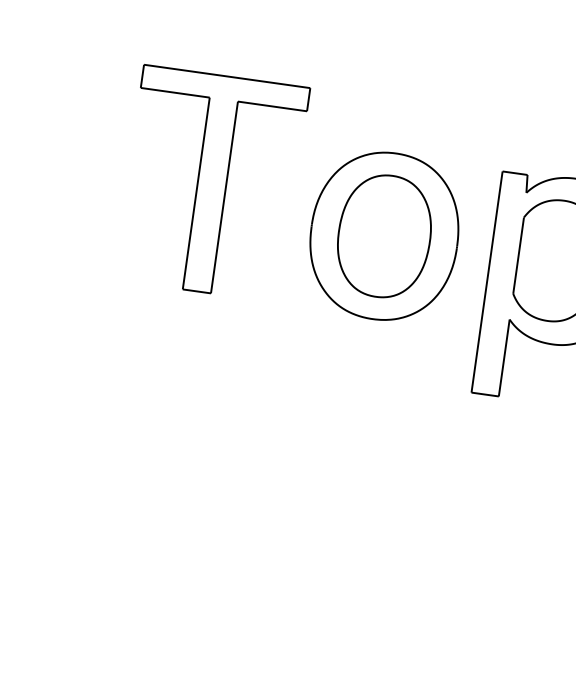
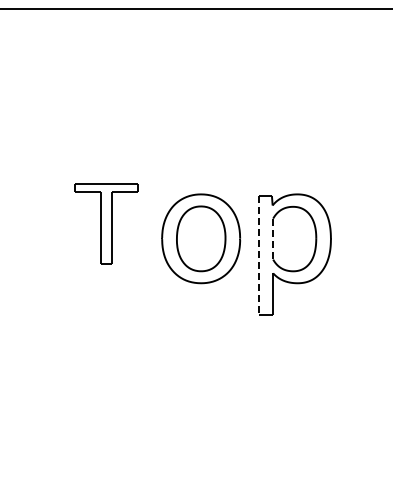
part: (211, 182) -> (106, 223), size x0.7
line: (519, 256) -> (273, 239), solid -> dashed
line: (486, 282) -> (258, 255), solid -> dashed

